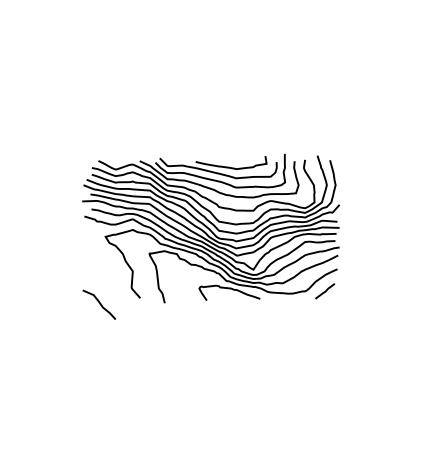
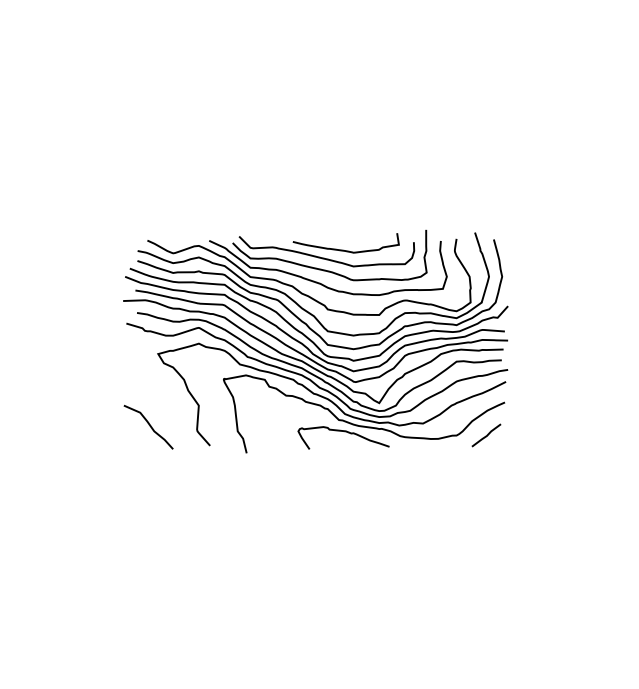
curve: (99, 304) -> (149, 426), moved

